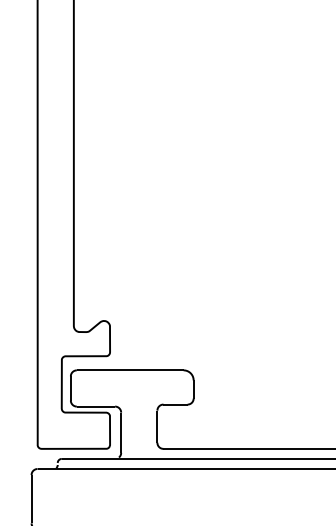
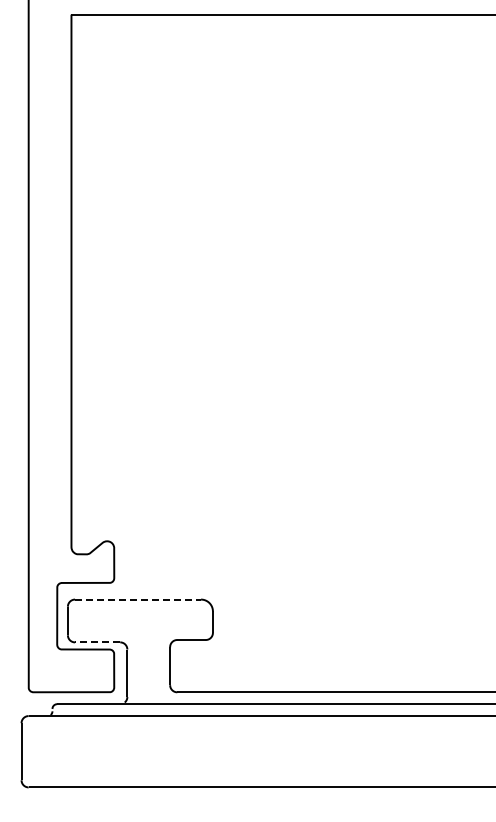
line: (130, 370) -> (138, 599), solid -> dashed
line: (95, 406) -> (97, 642), solid -> dashed

